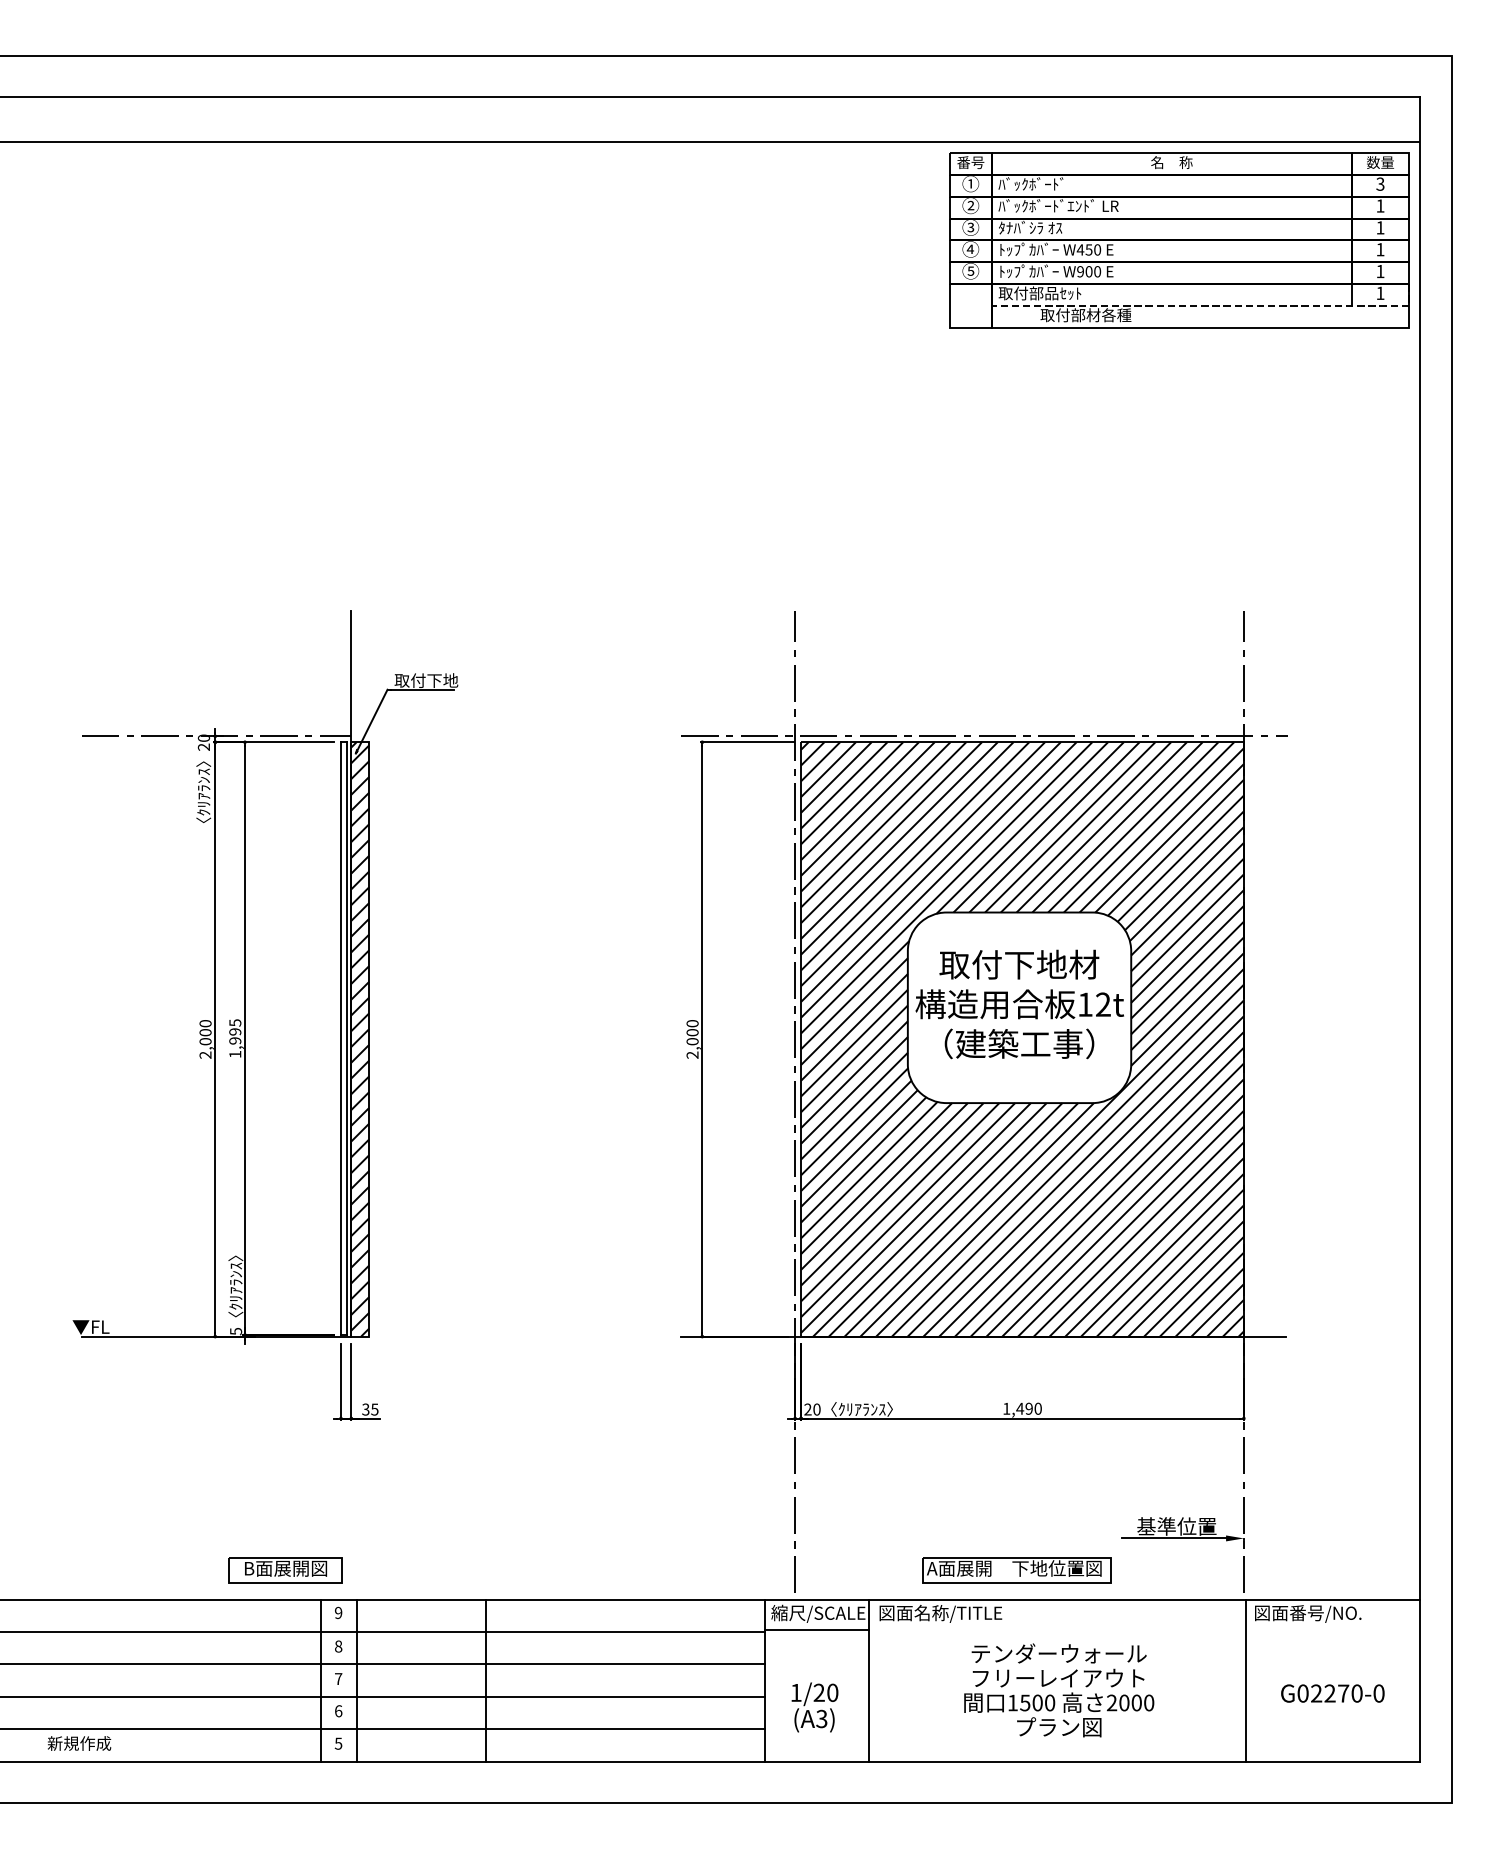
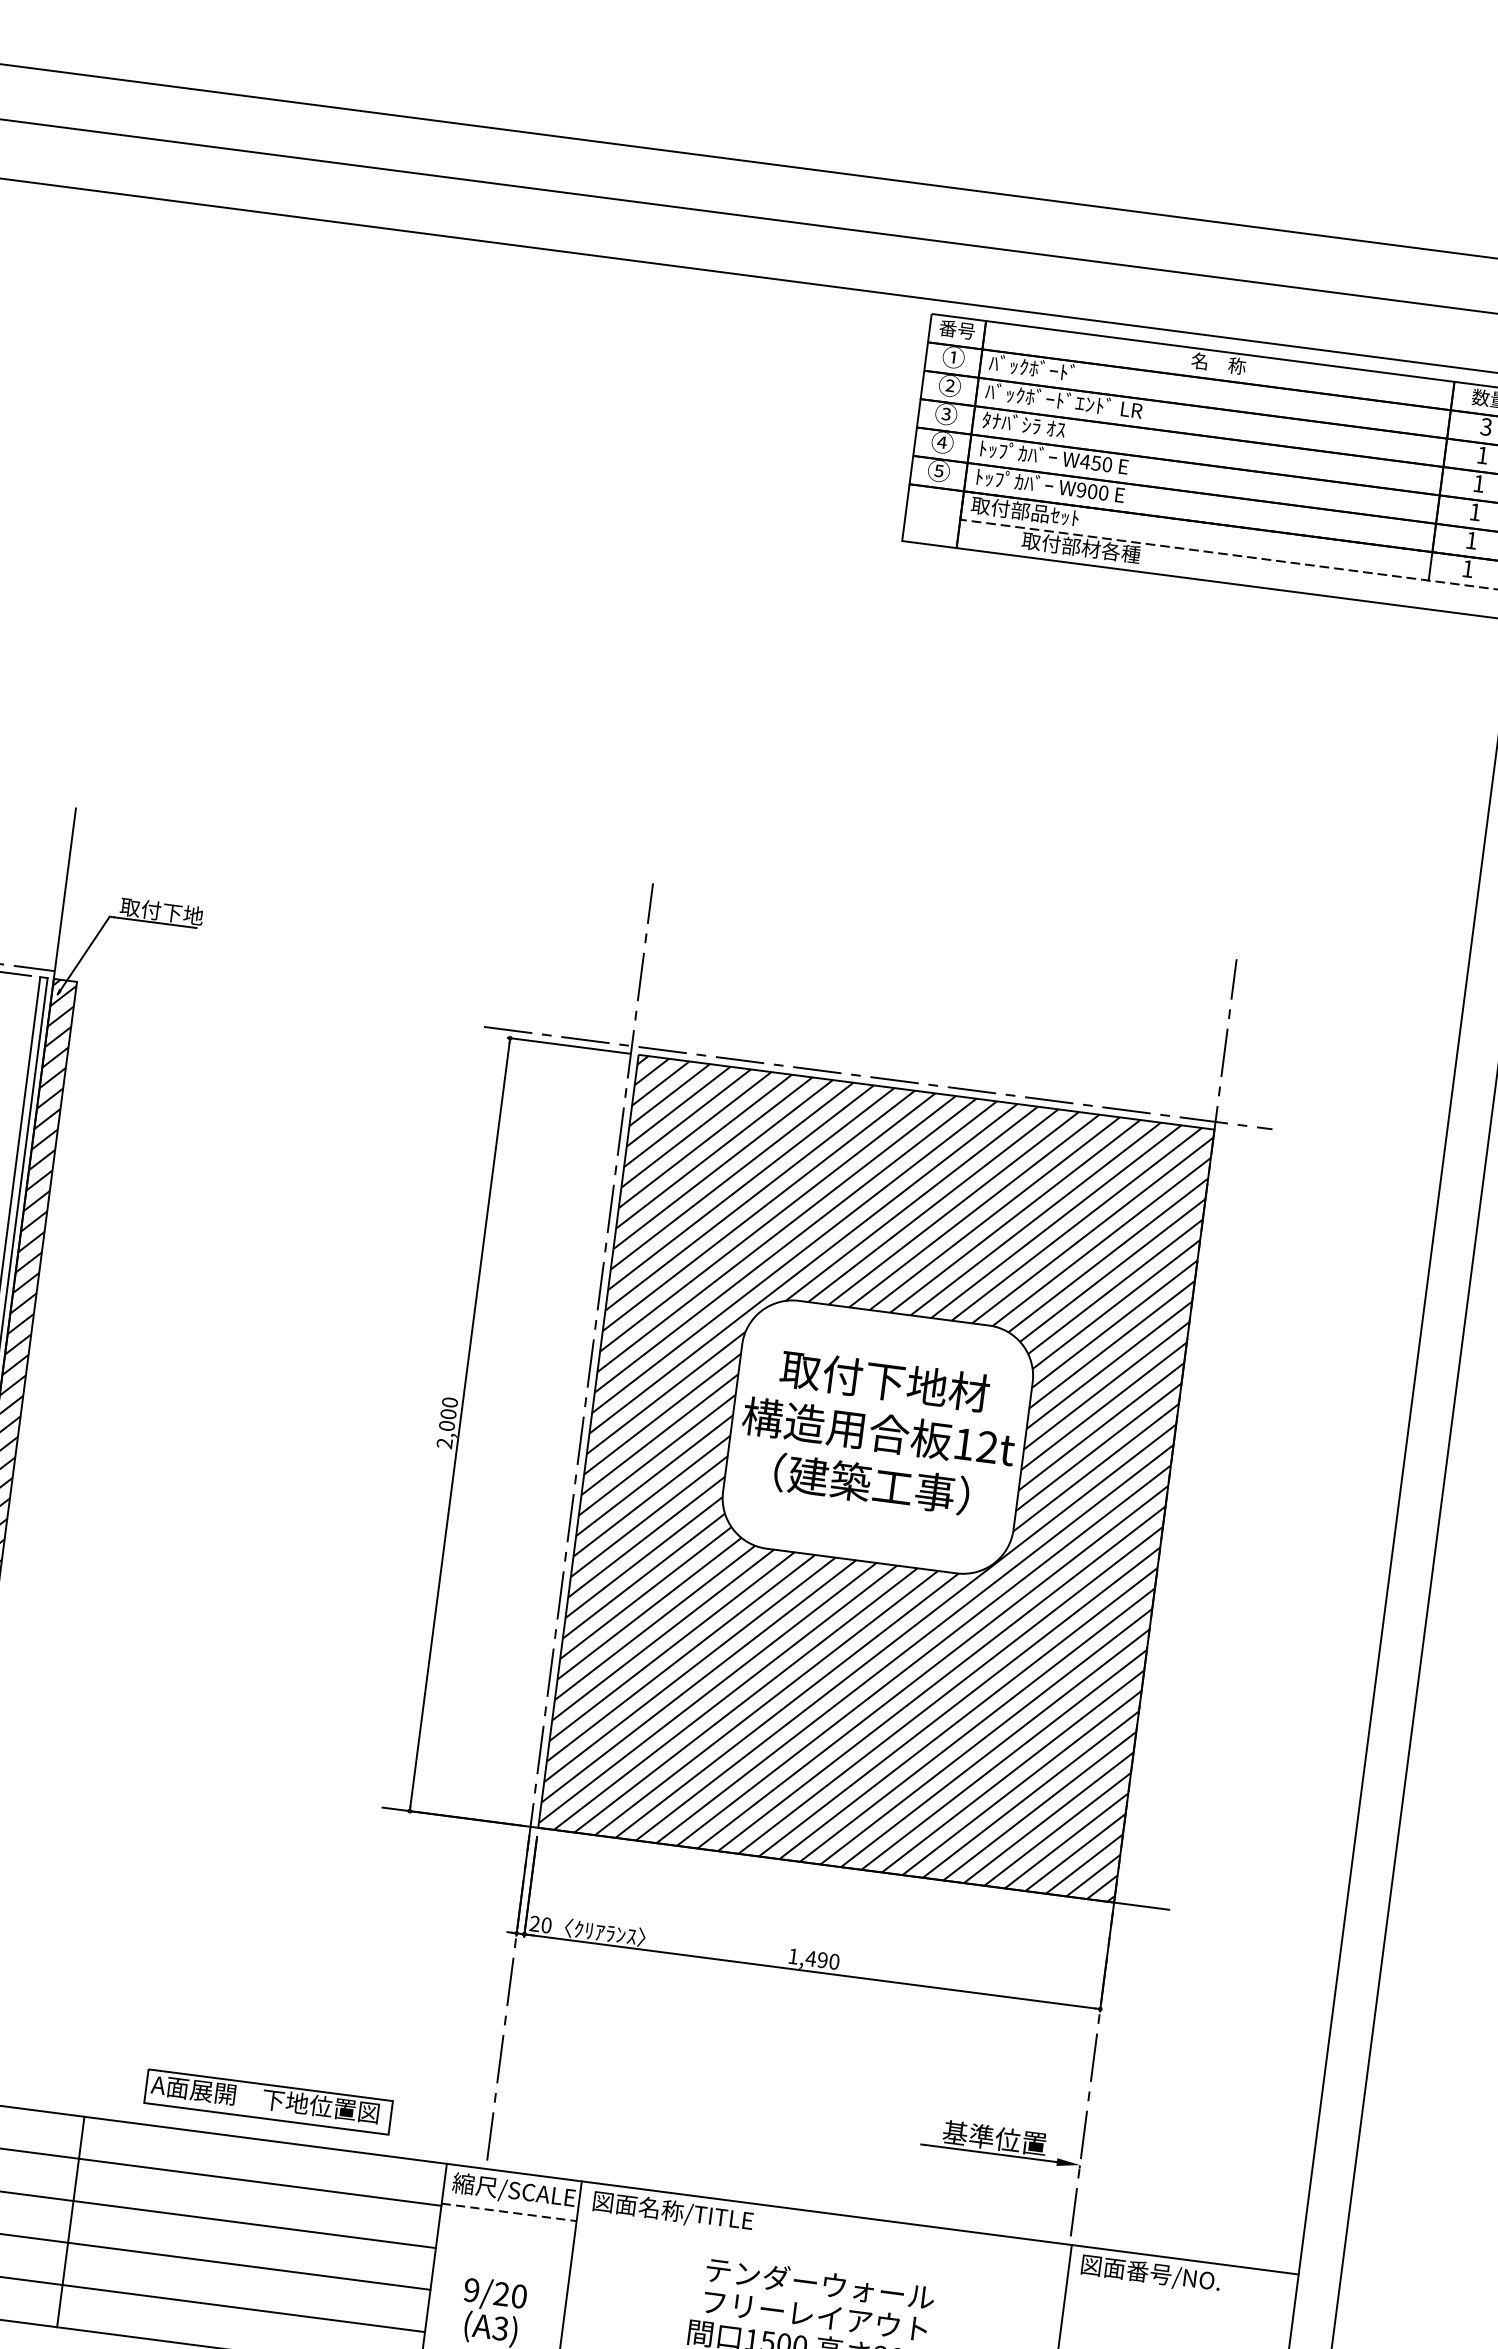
part: (1016, 1570) -> (267, 2102), moved
line: (816, 1630) -> (508, 2212), solid -> dashed
text: (795, 1692) -> (470, 2289), 1/20 -> 9/20

